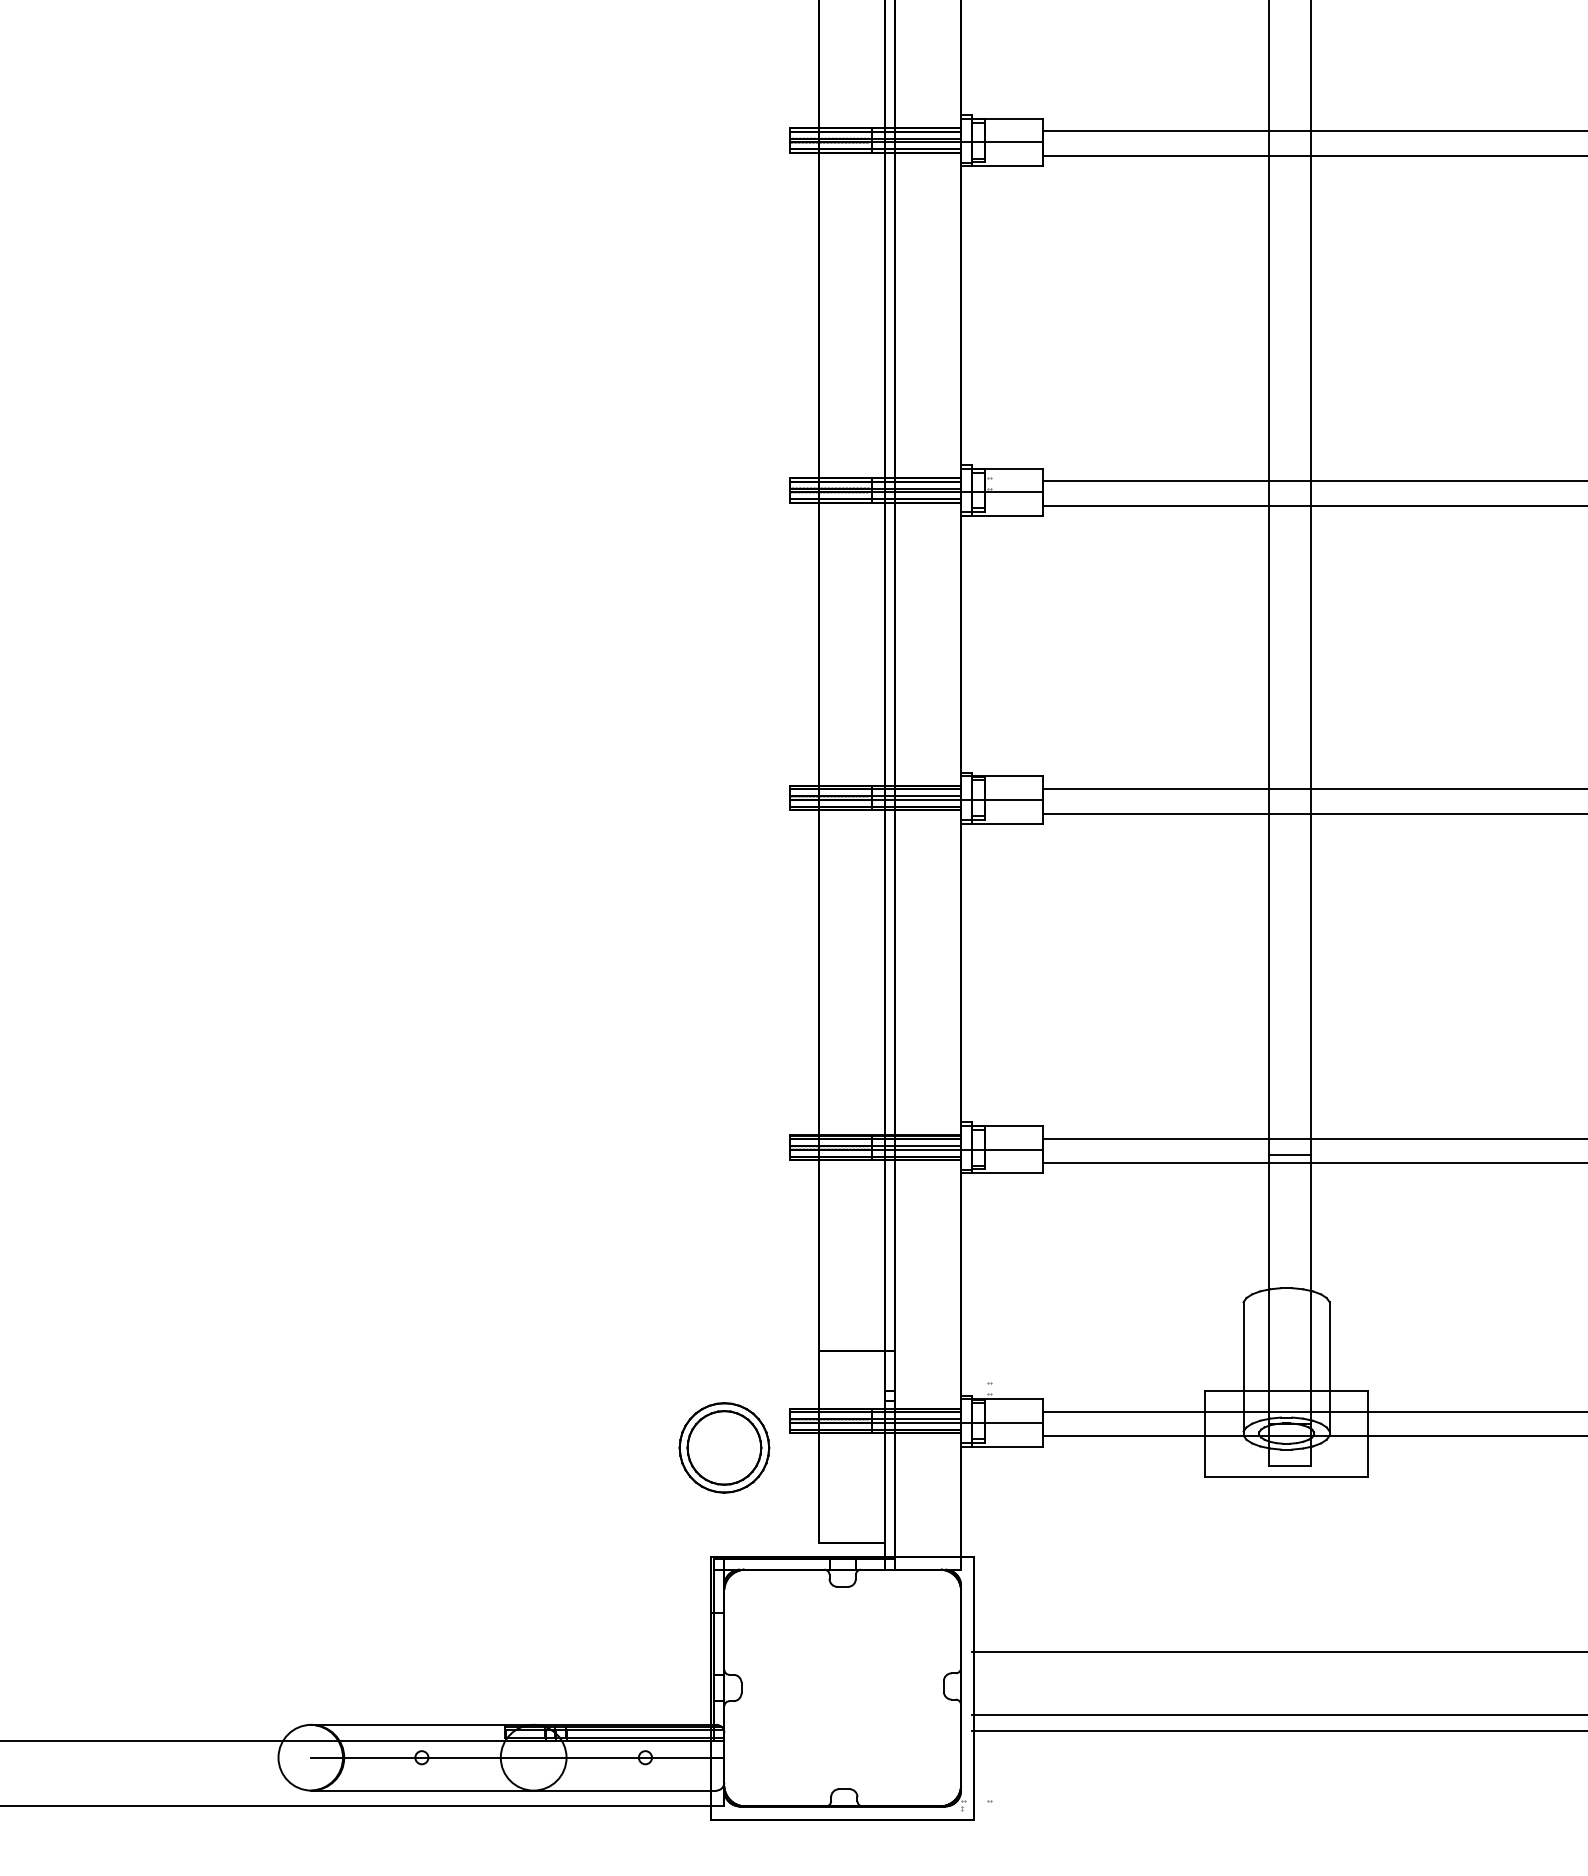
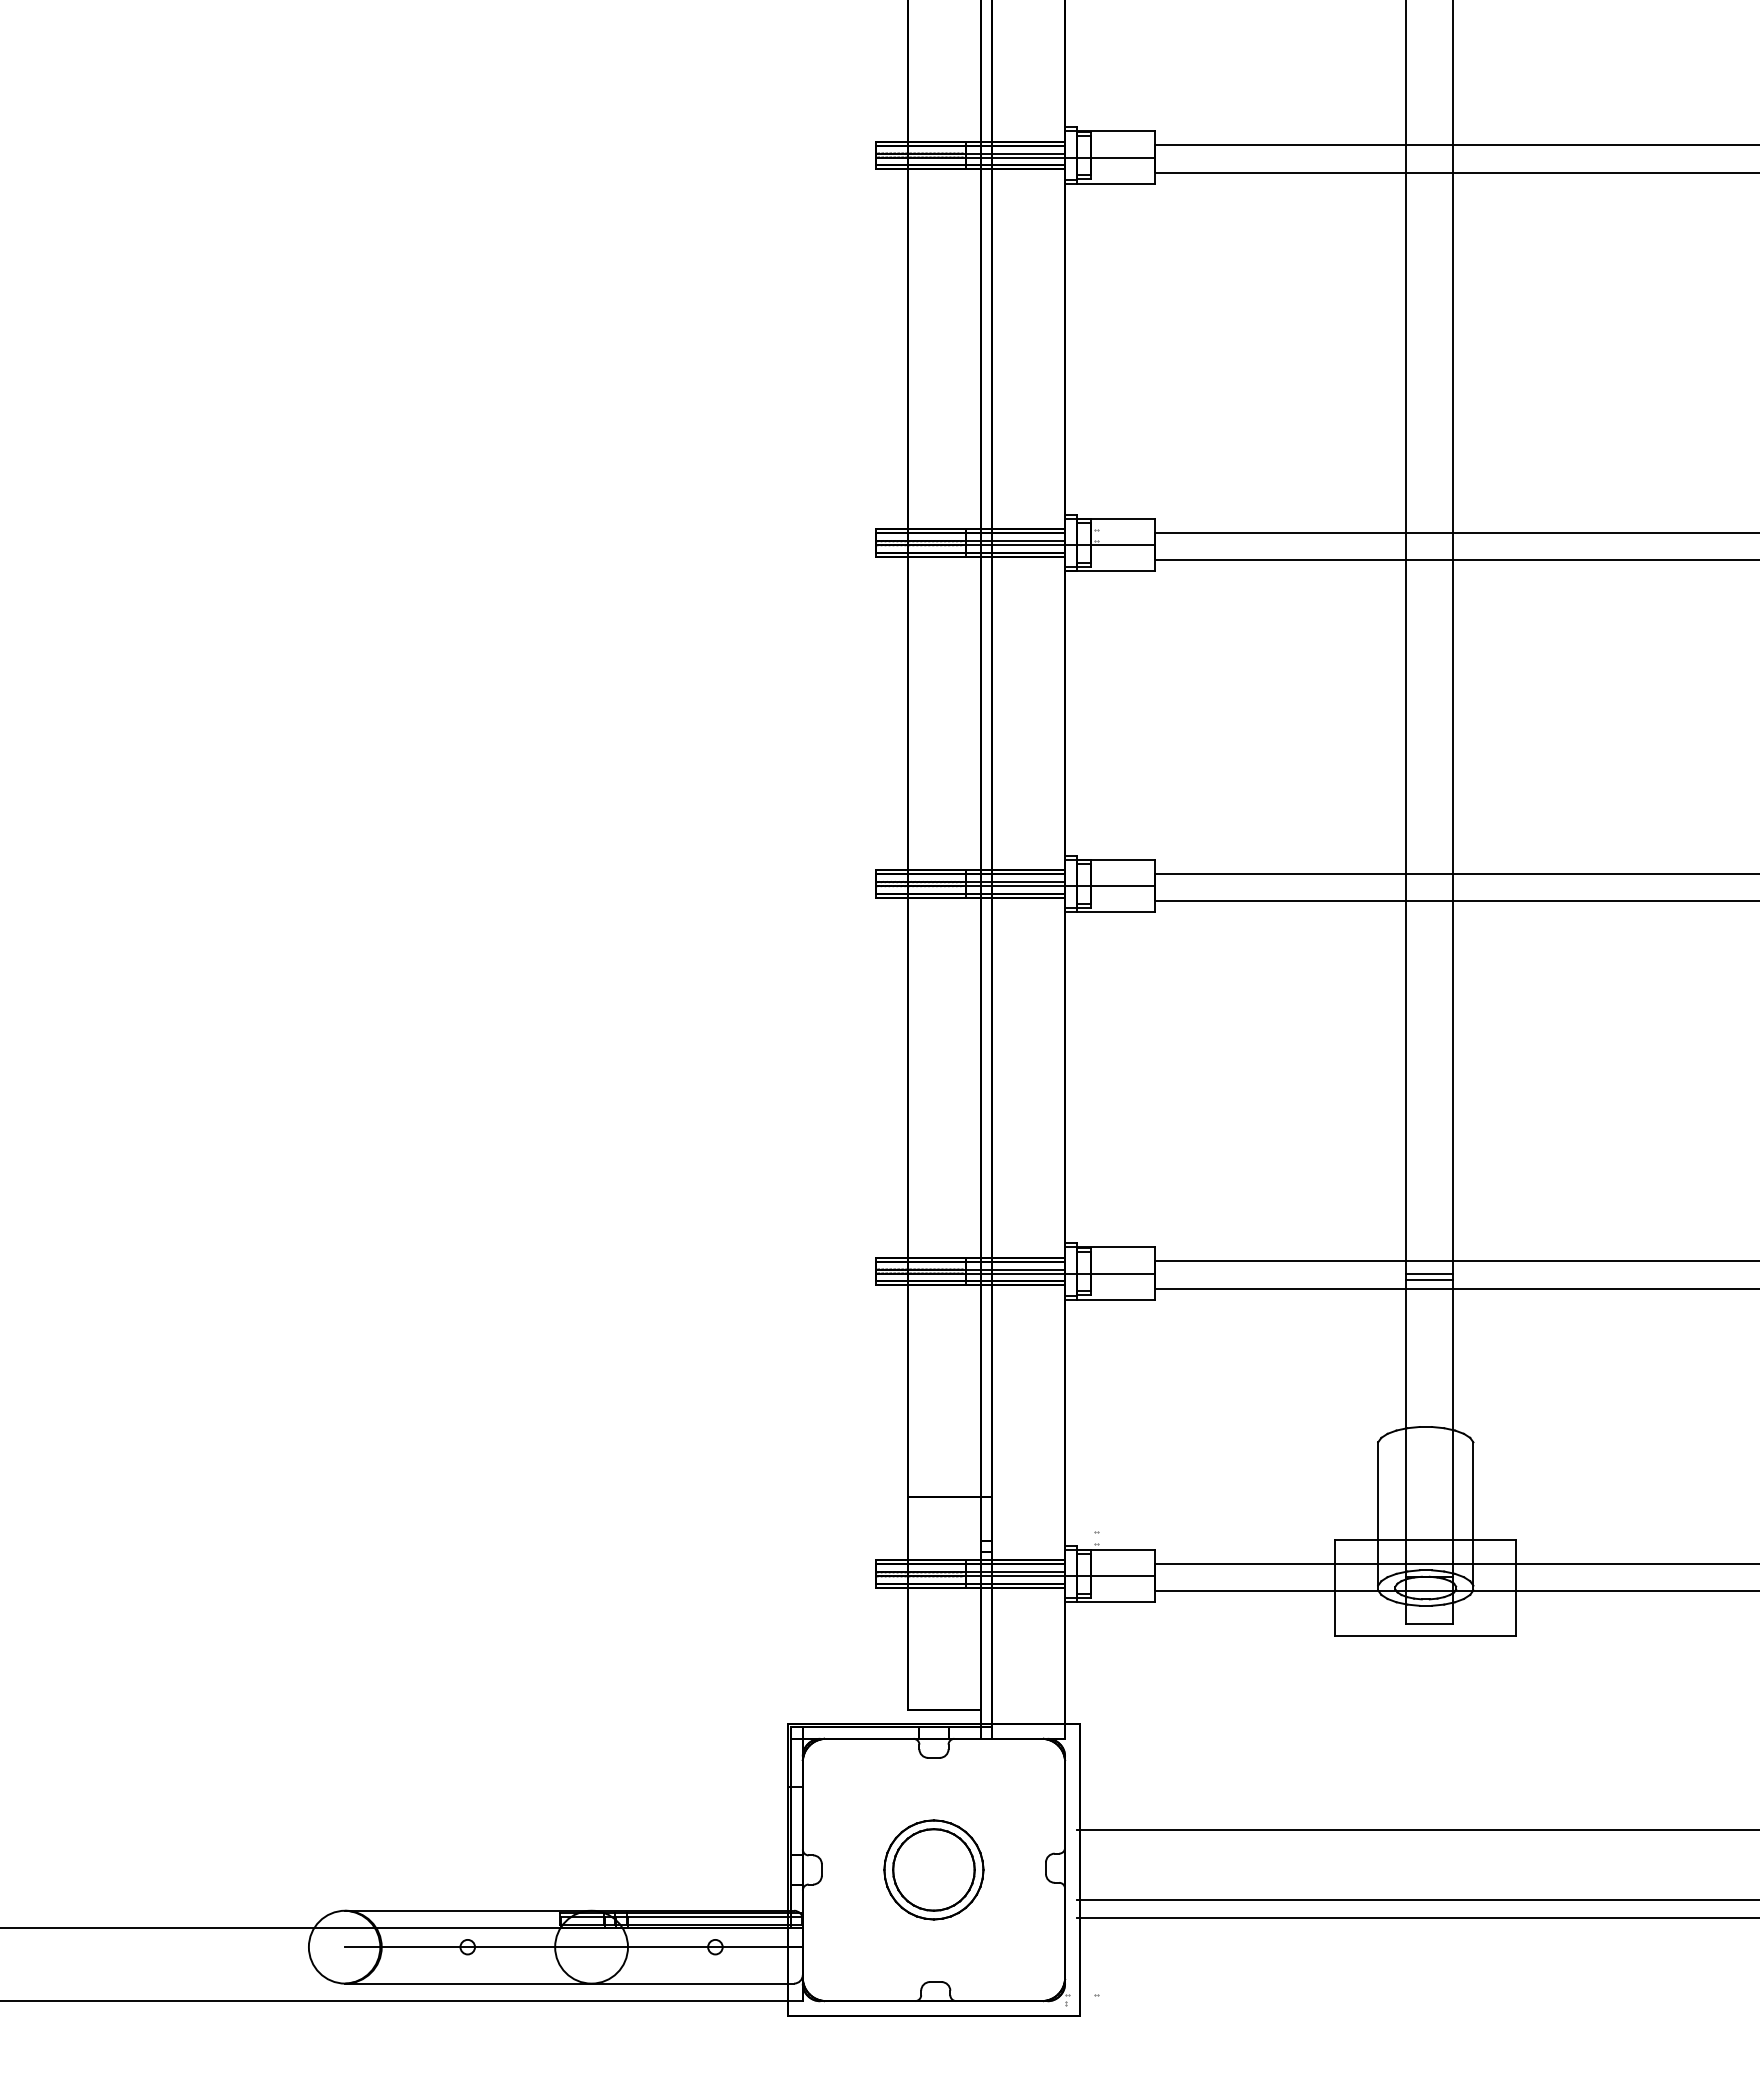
line: (1289, 1150) -> (1429, 1274), added
part: (724, 1447) -> (933, 1869), moved

